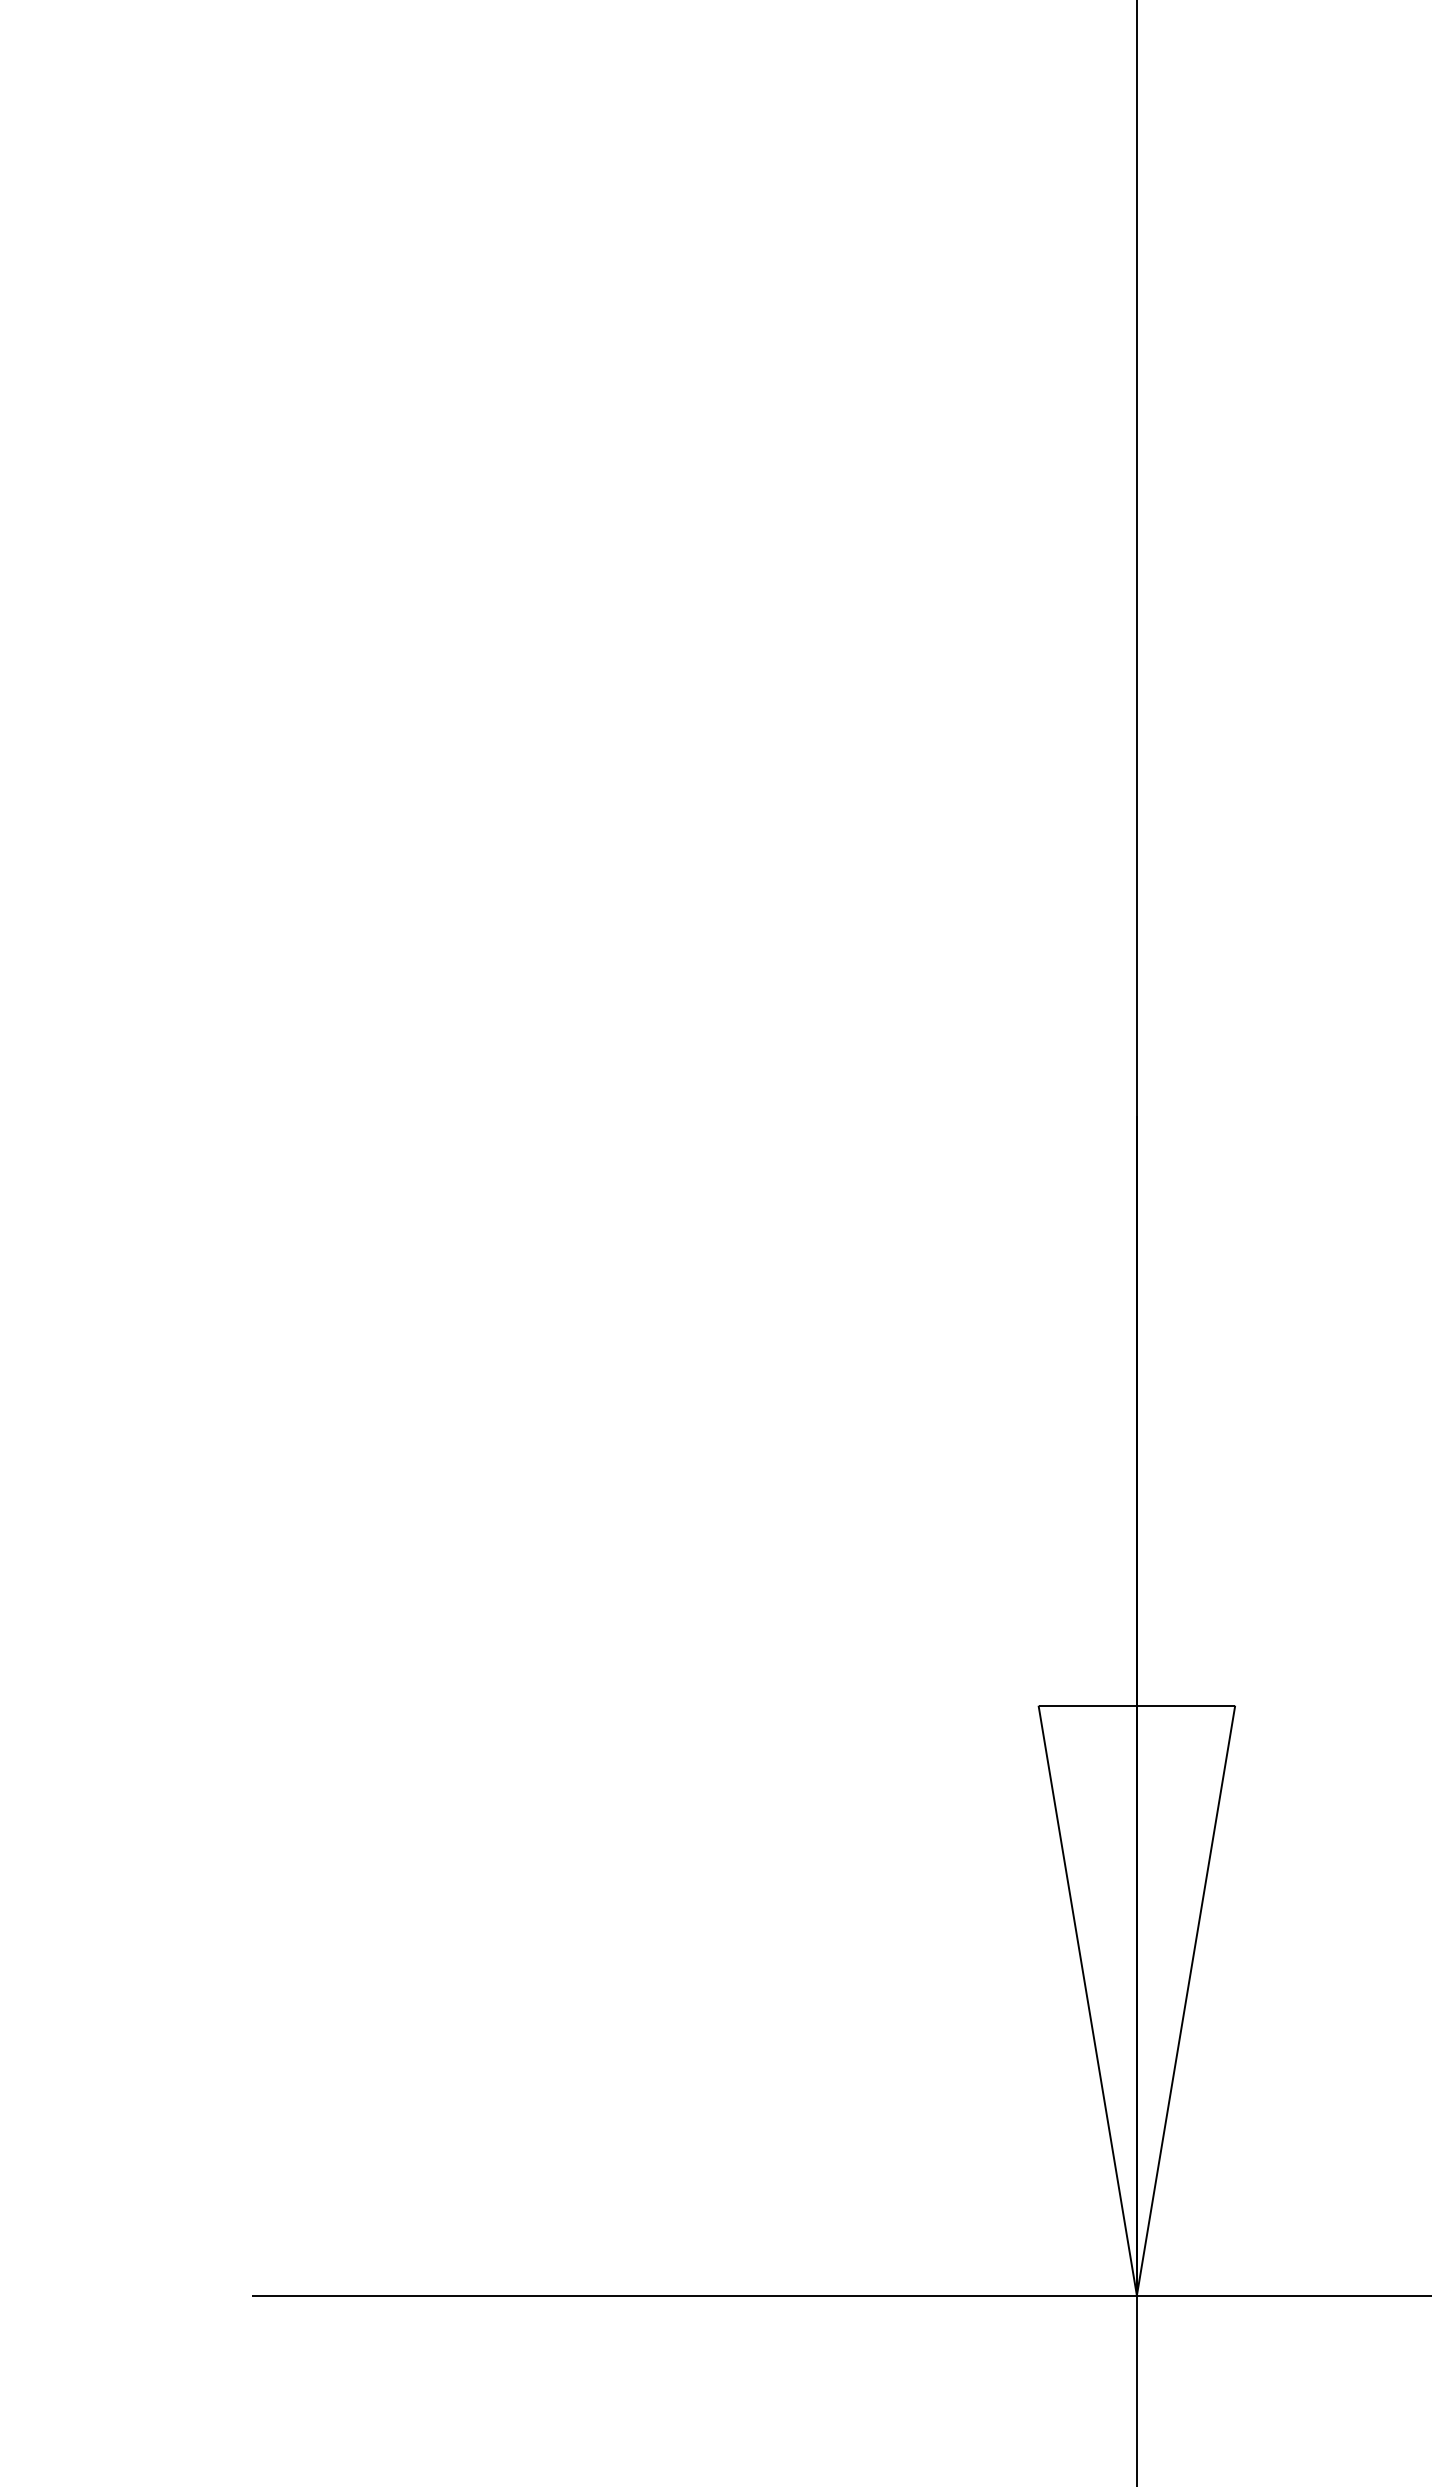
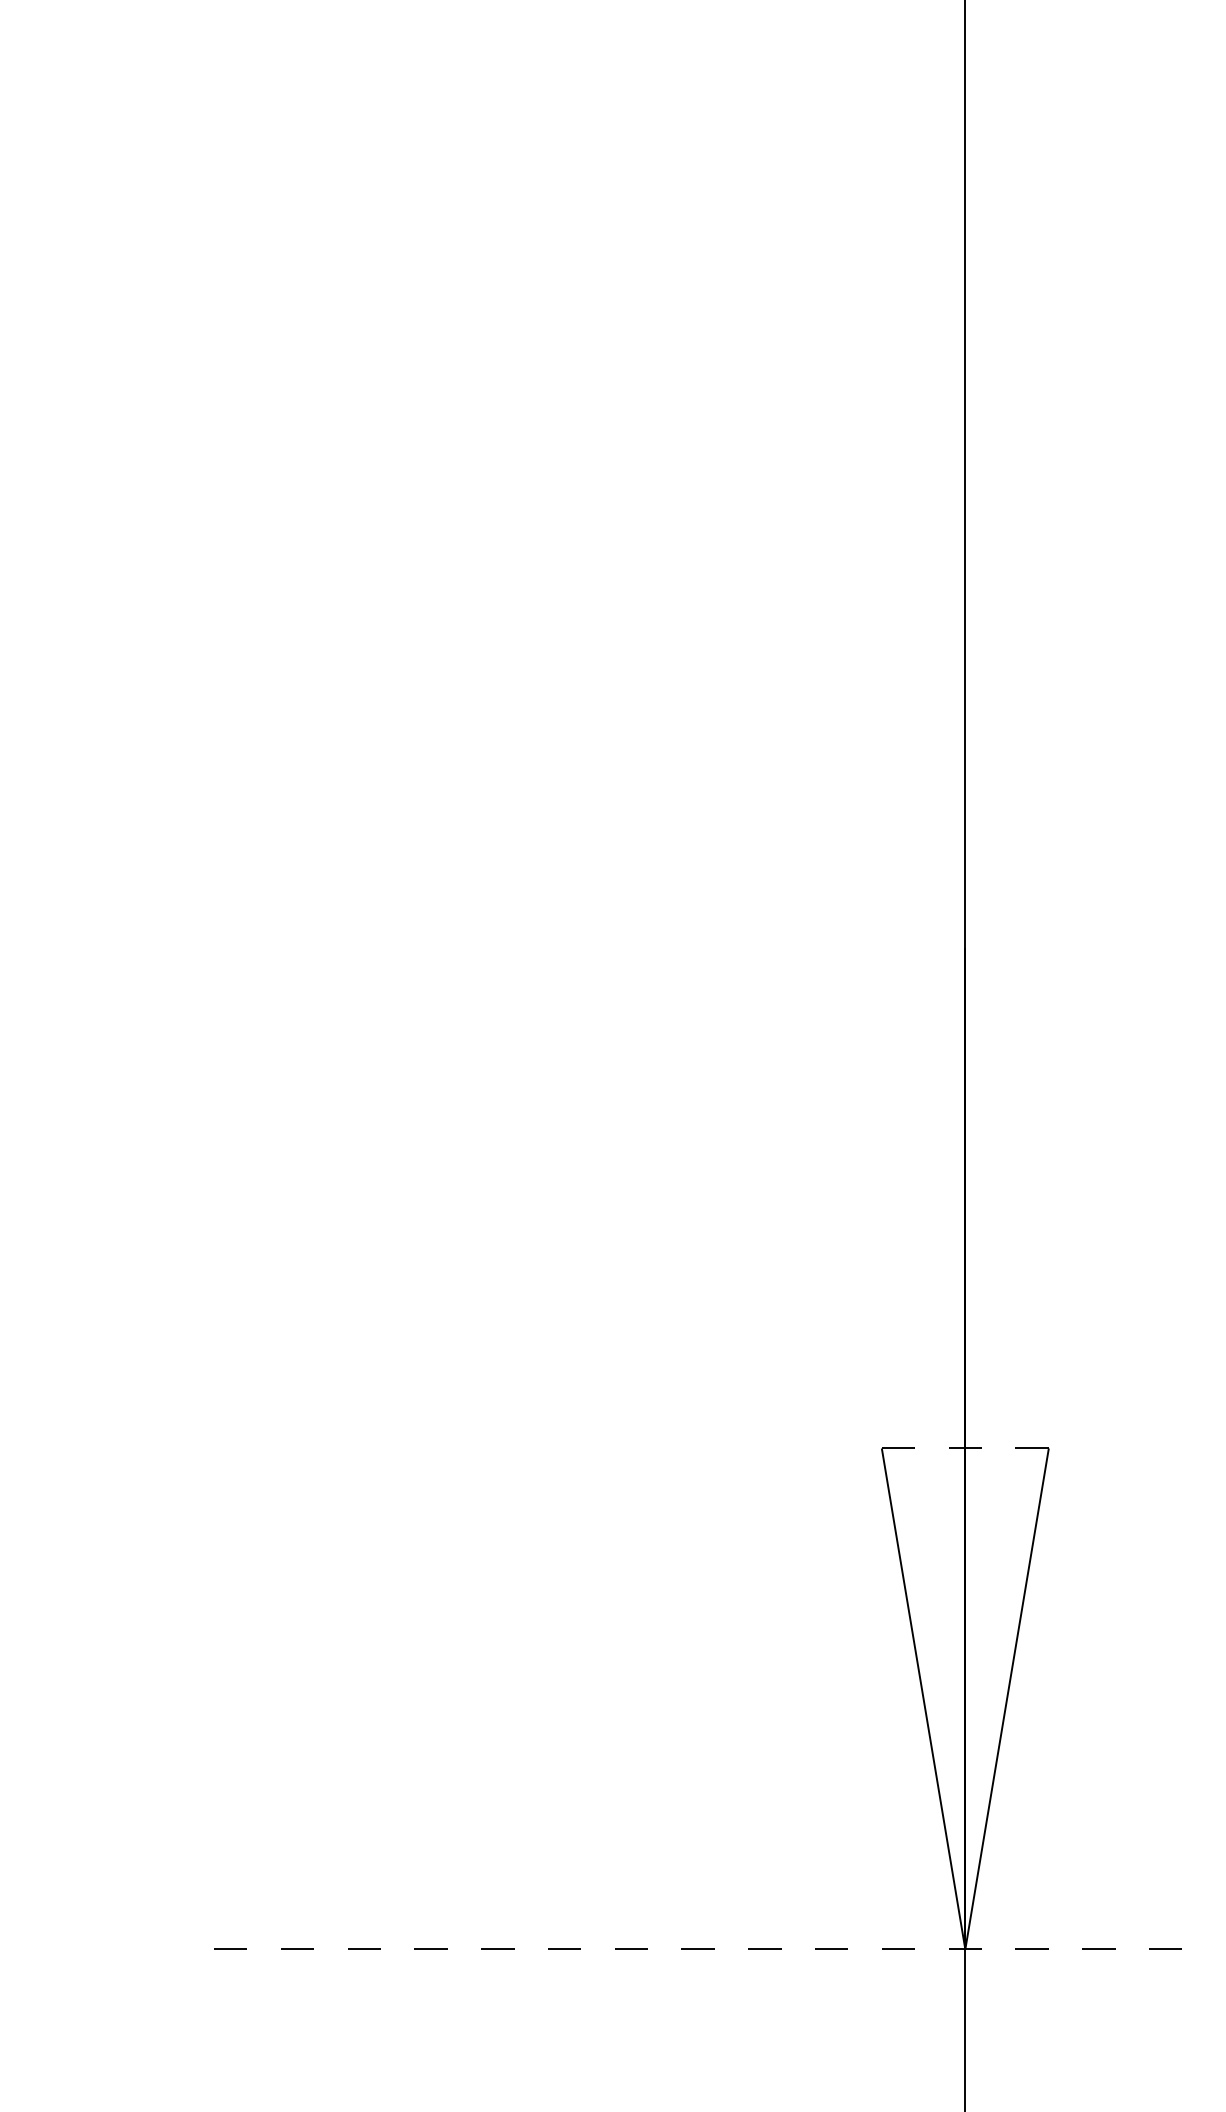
line: (1136, 1705) -> (964, 1448), solid -> dashed
line: (841, 2295) -> (714, 1949), solid -> dashed

